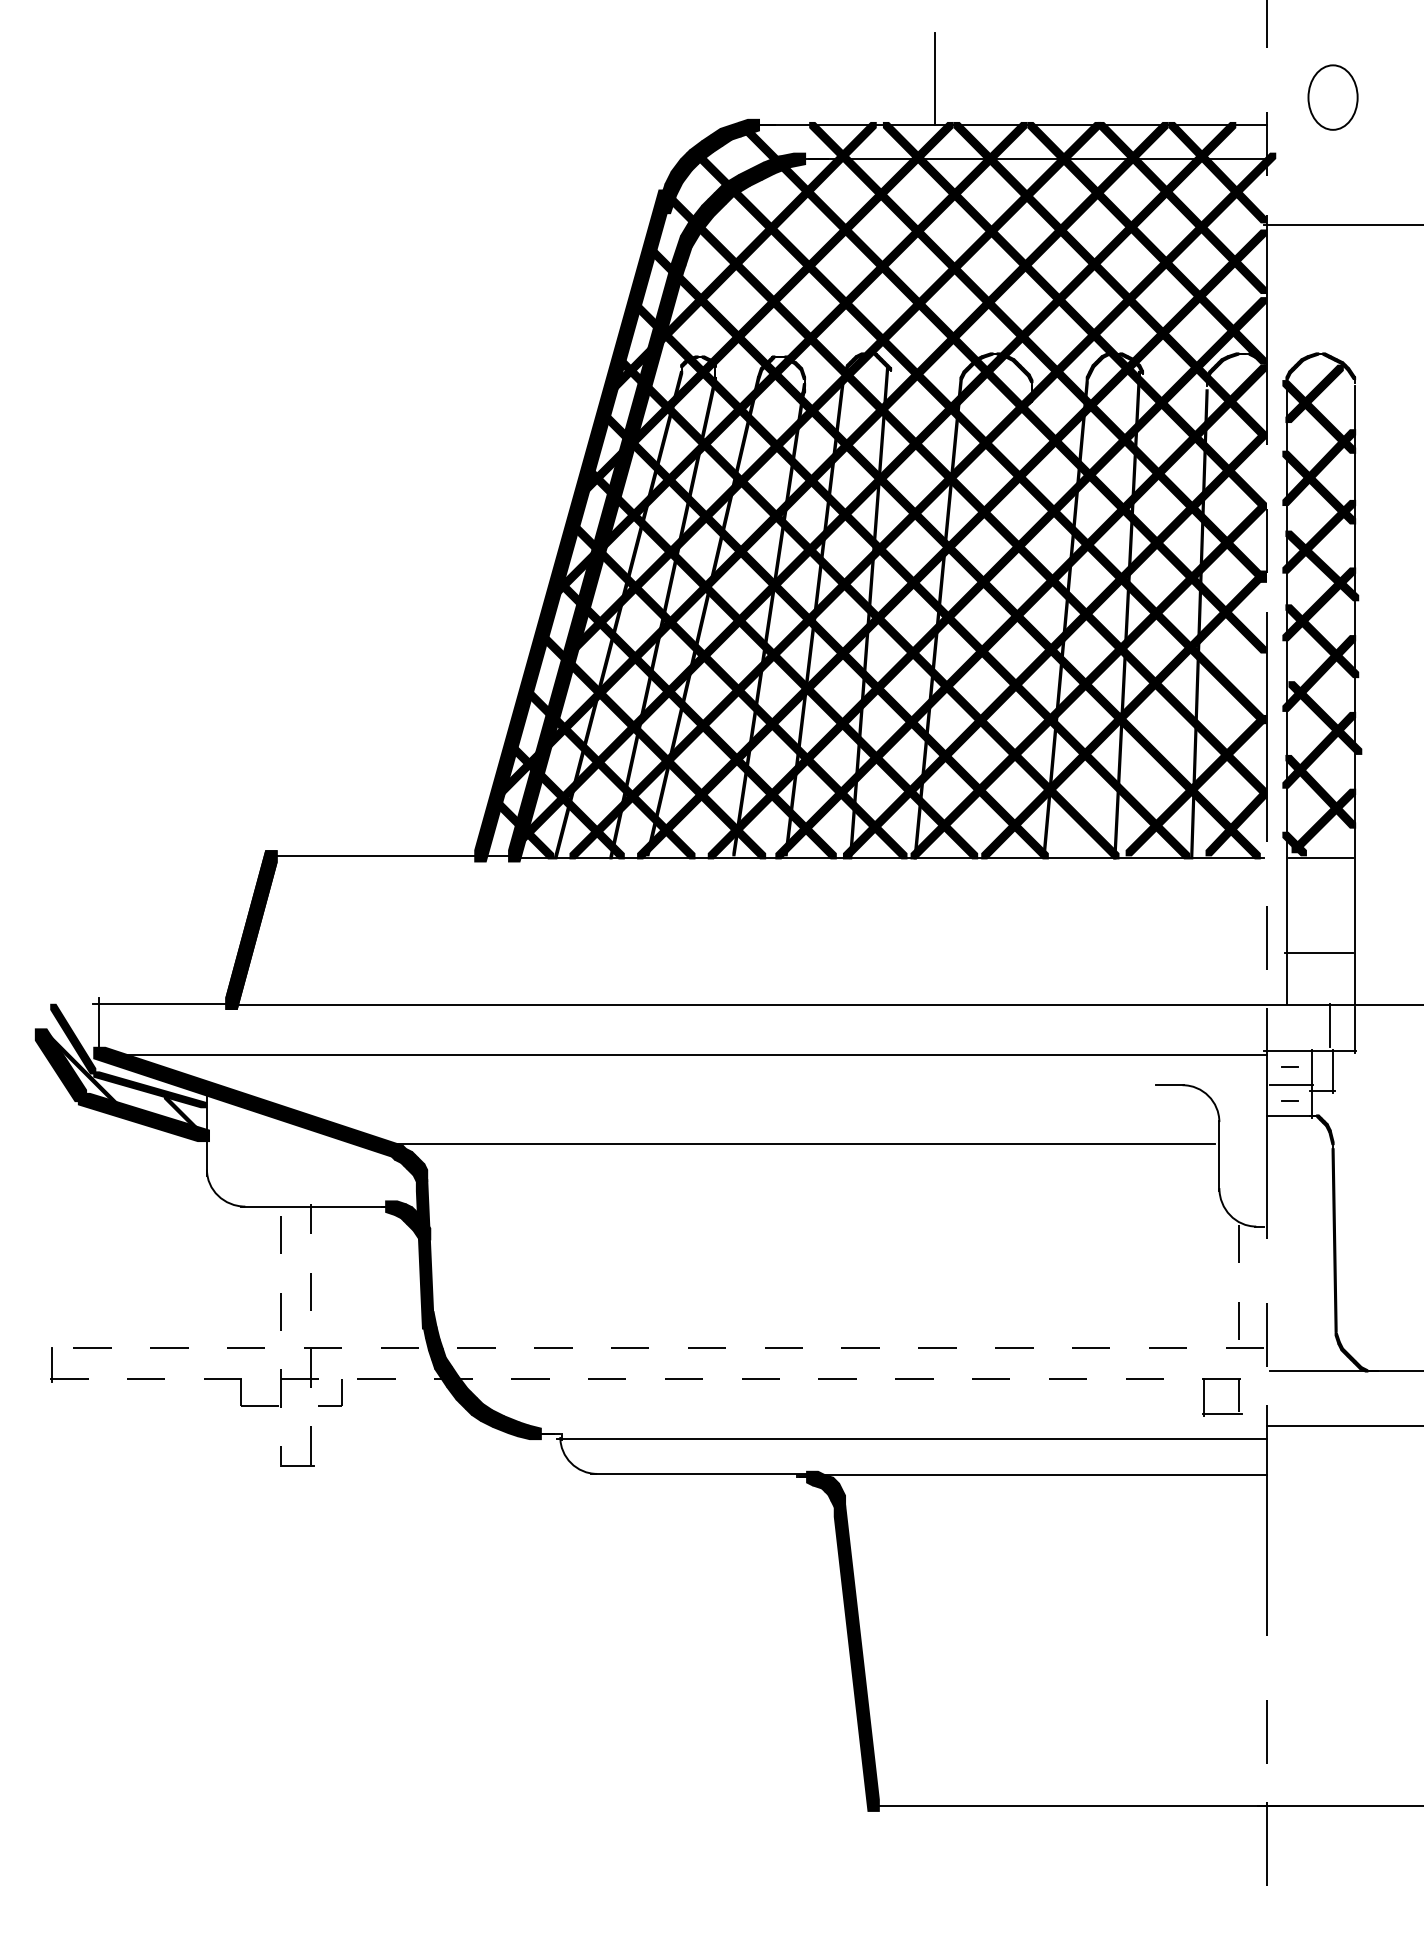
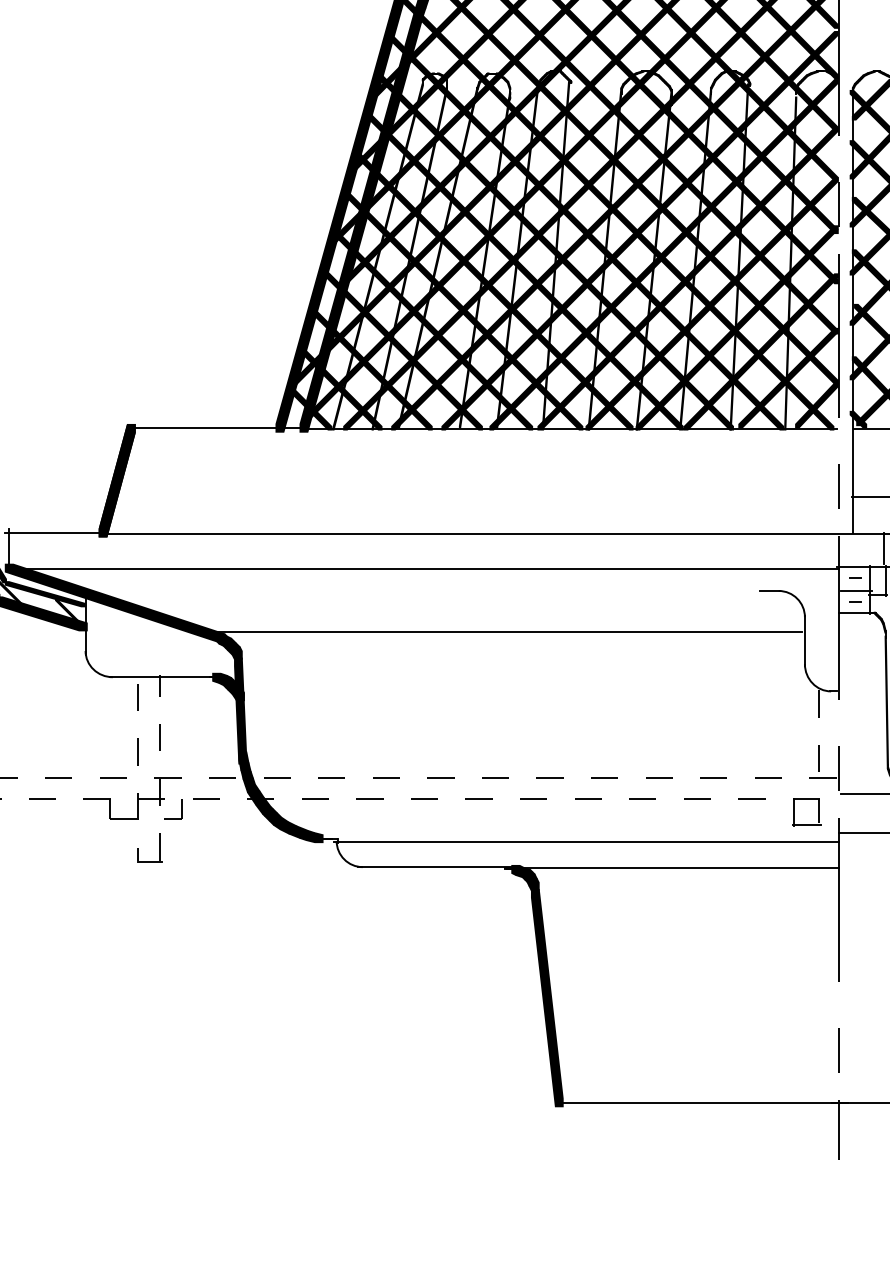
fill: (1007, 619) -> (654, 260), added
fill: (1157, 748) -> (760, 351), added

